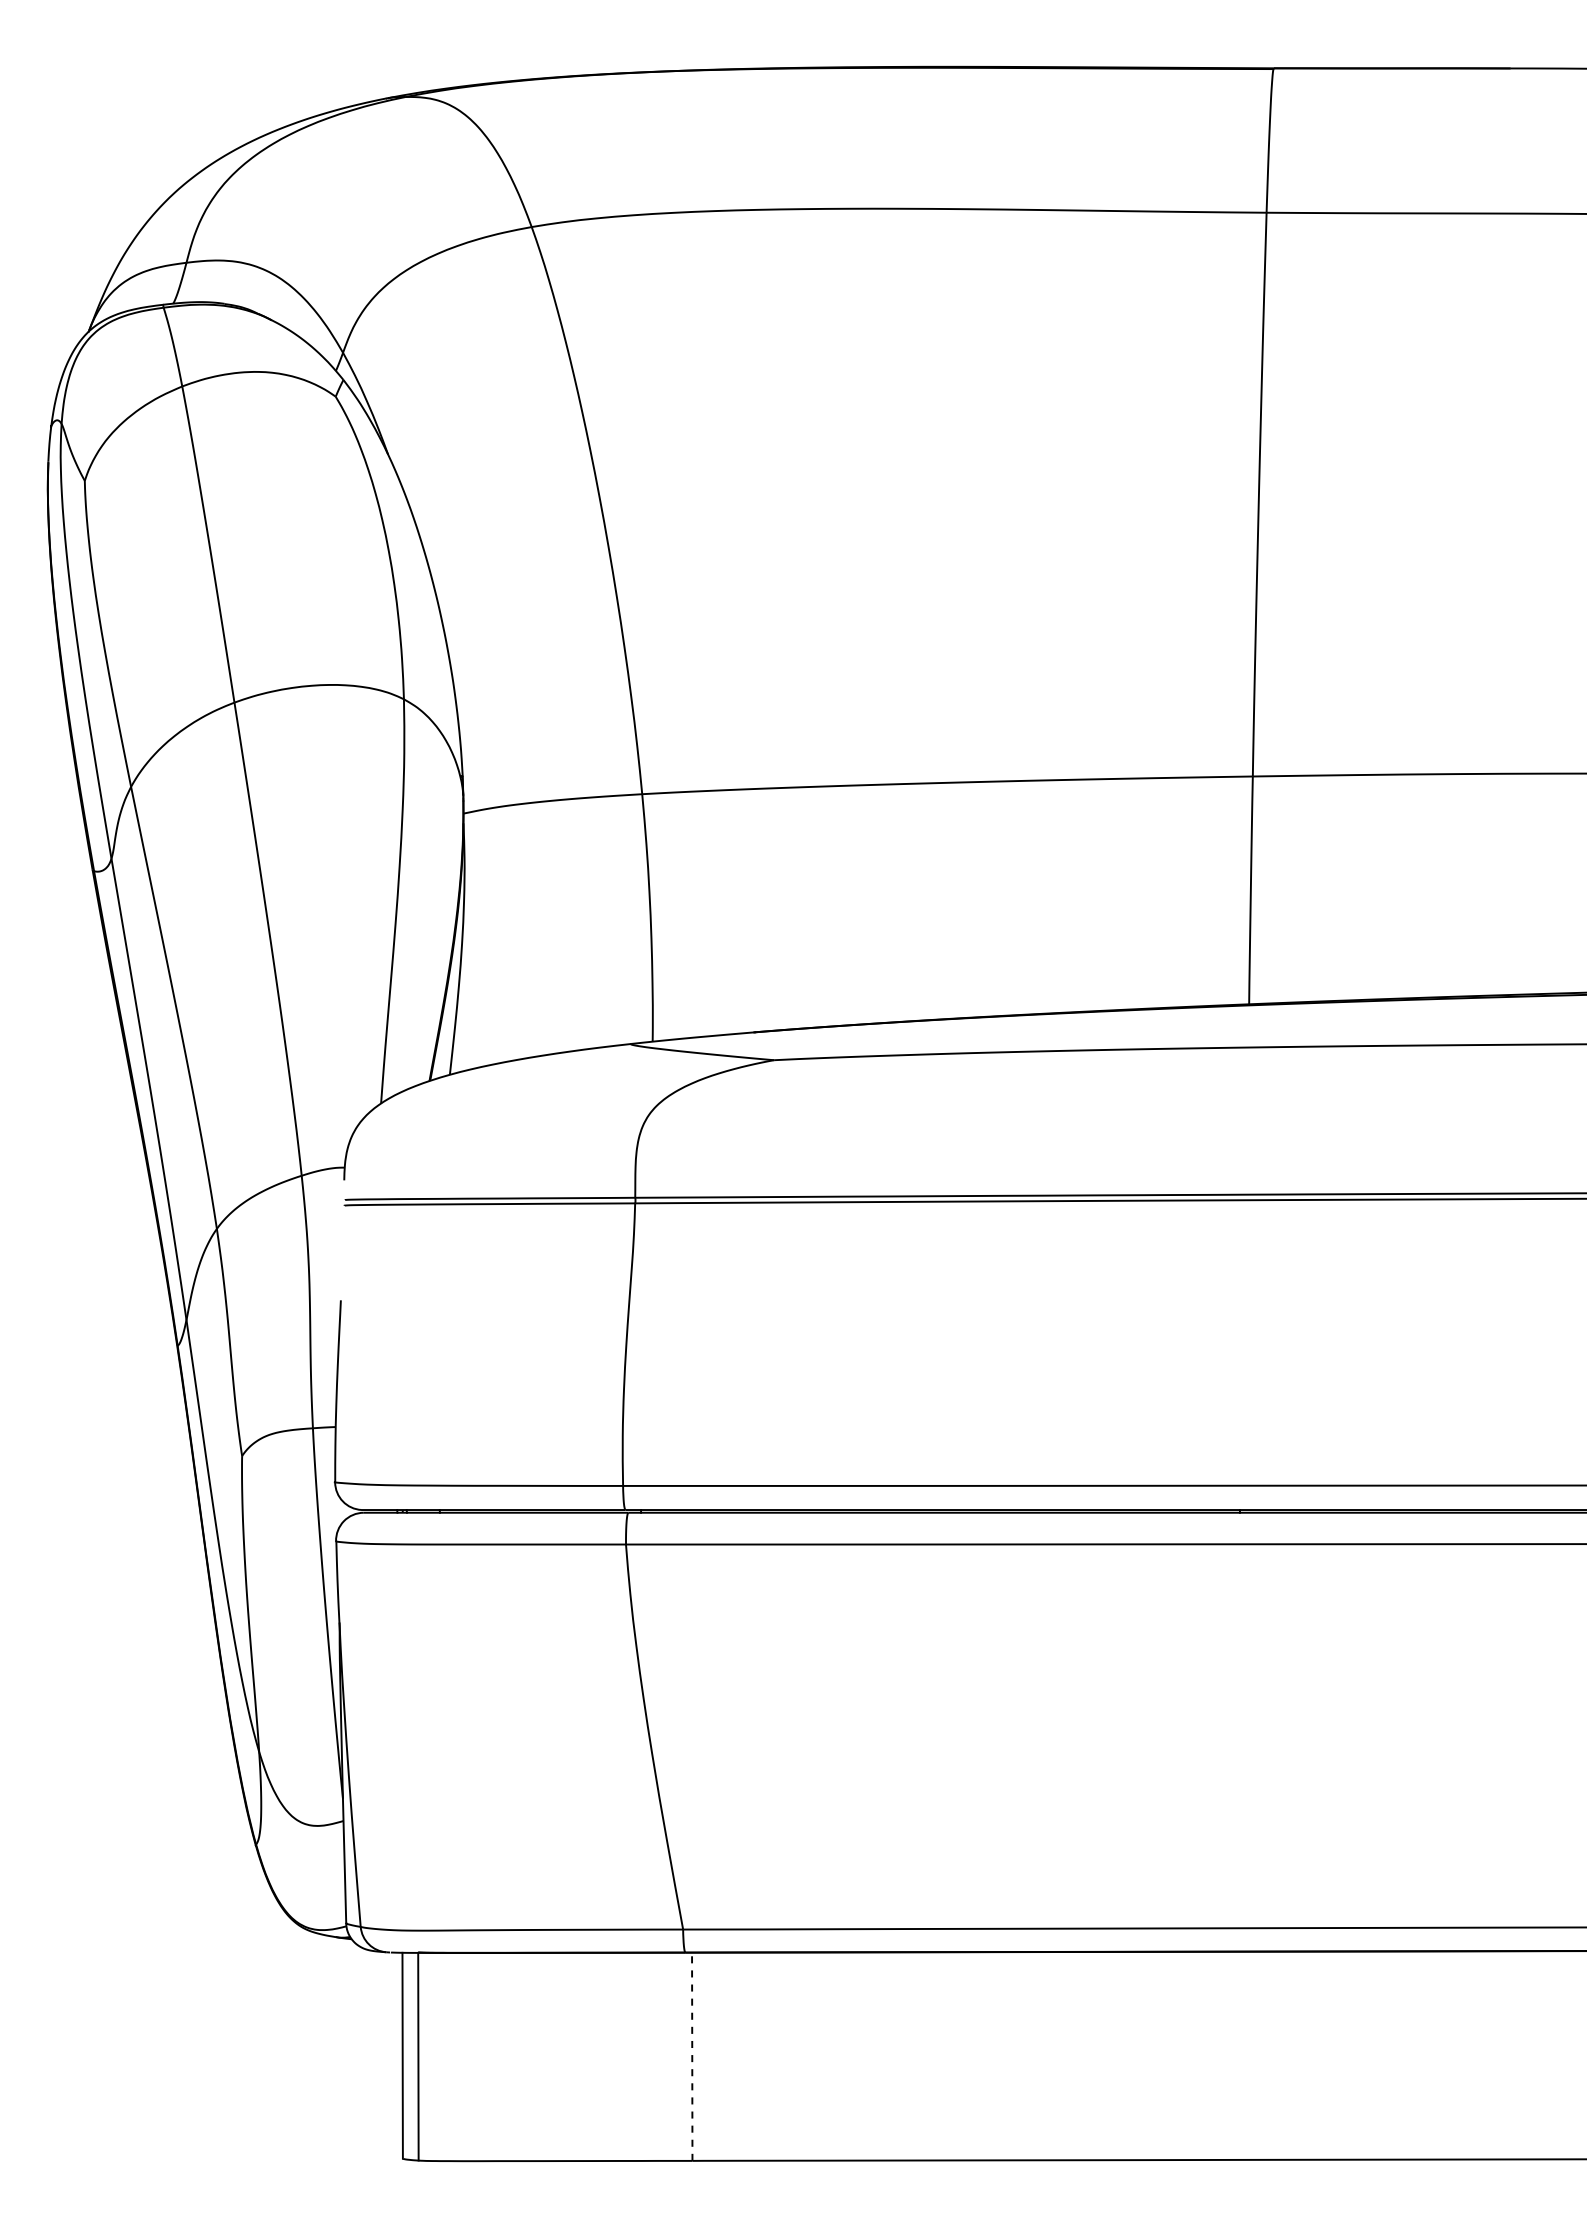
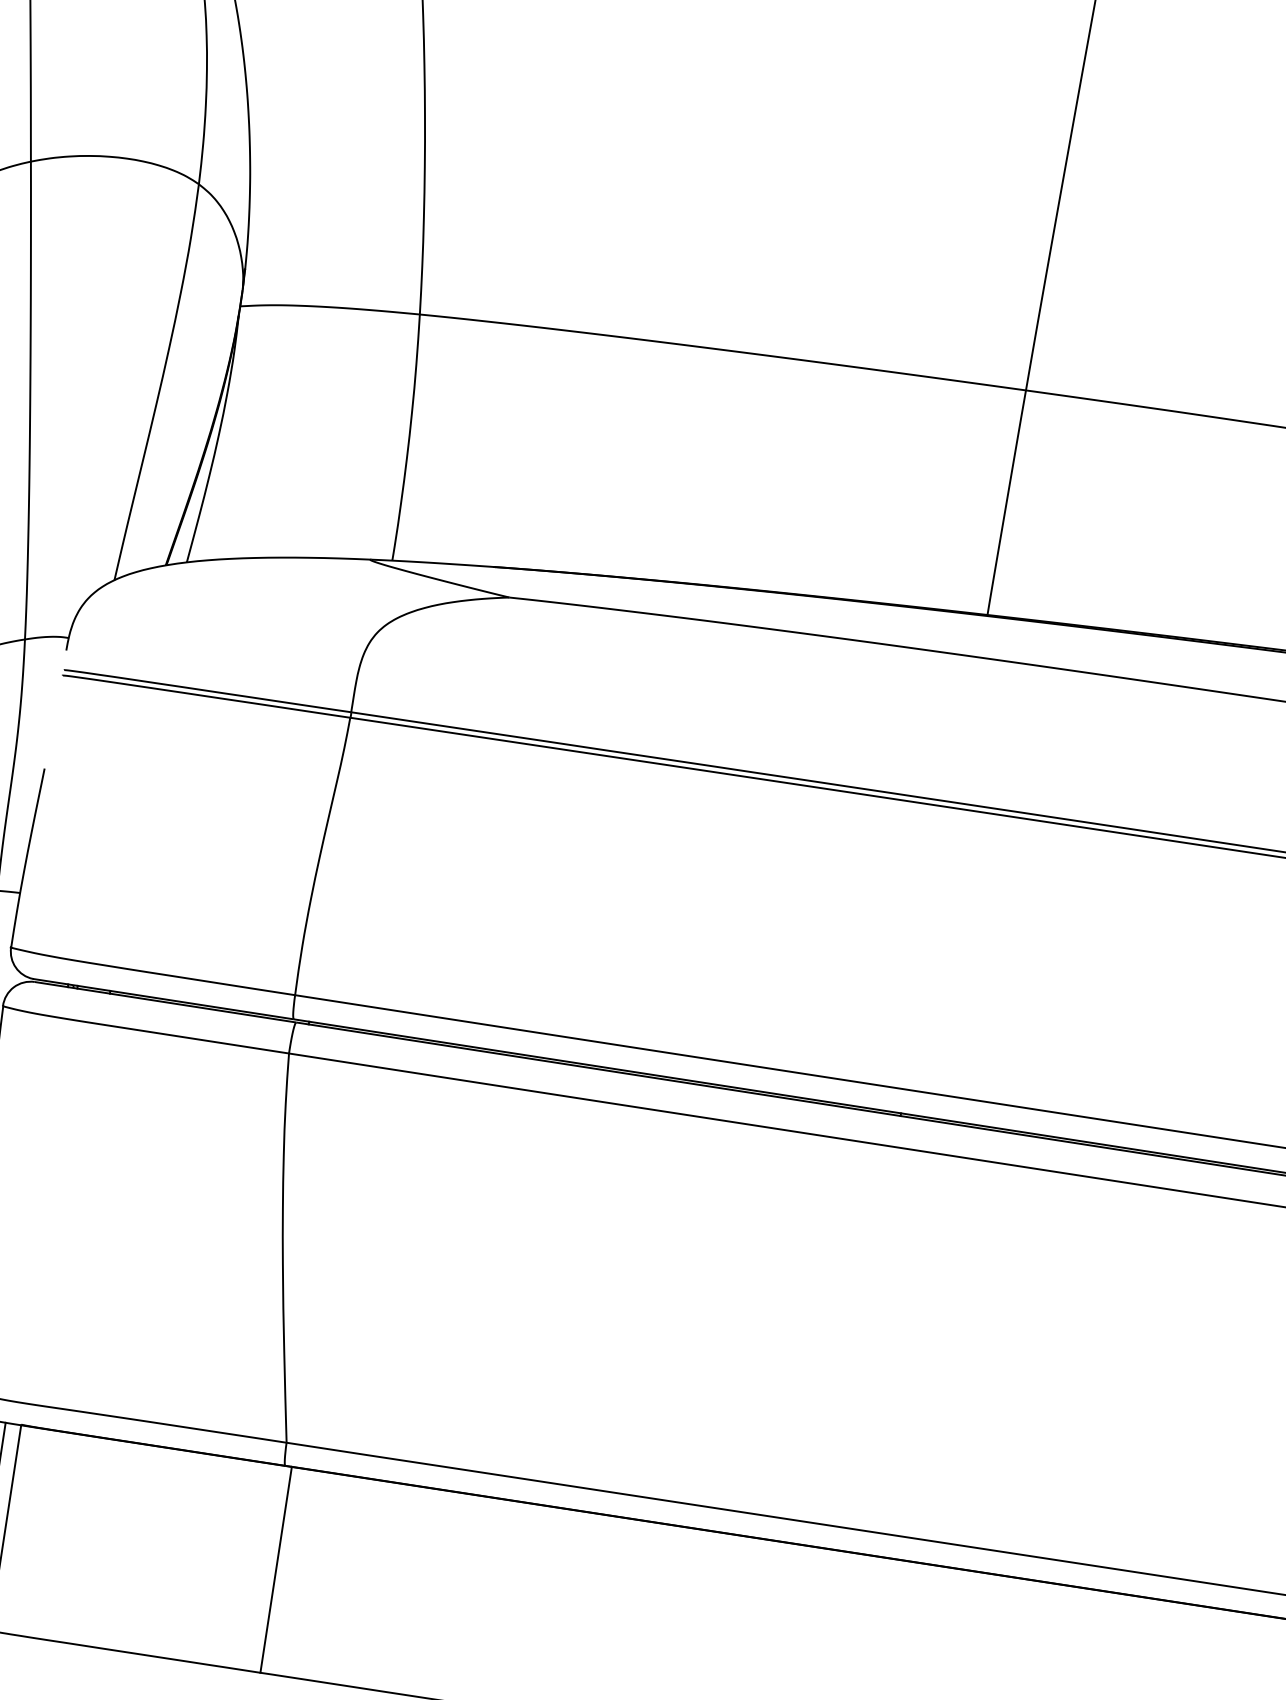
line: (692, 2056) -> (276, 1569), dashed -> solid

